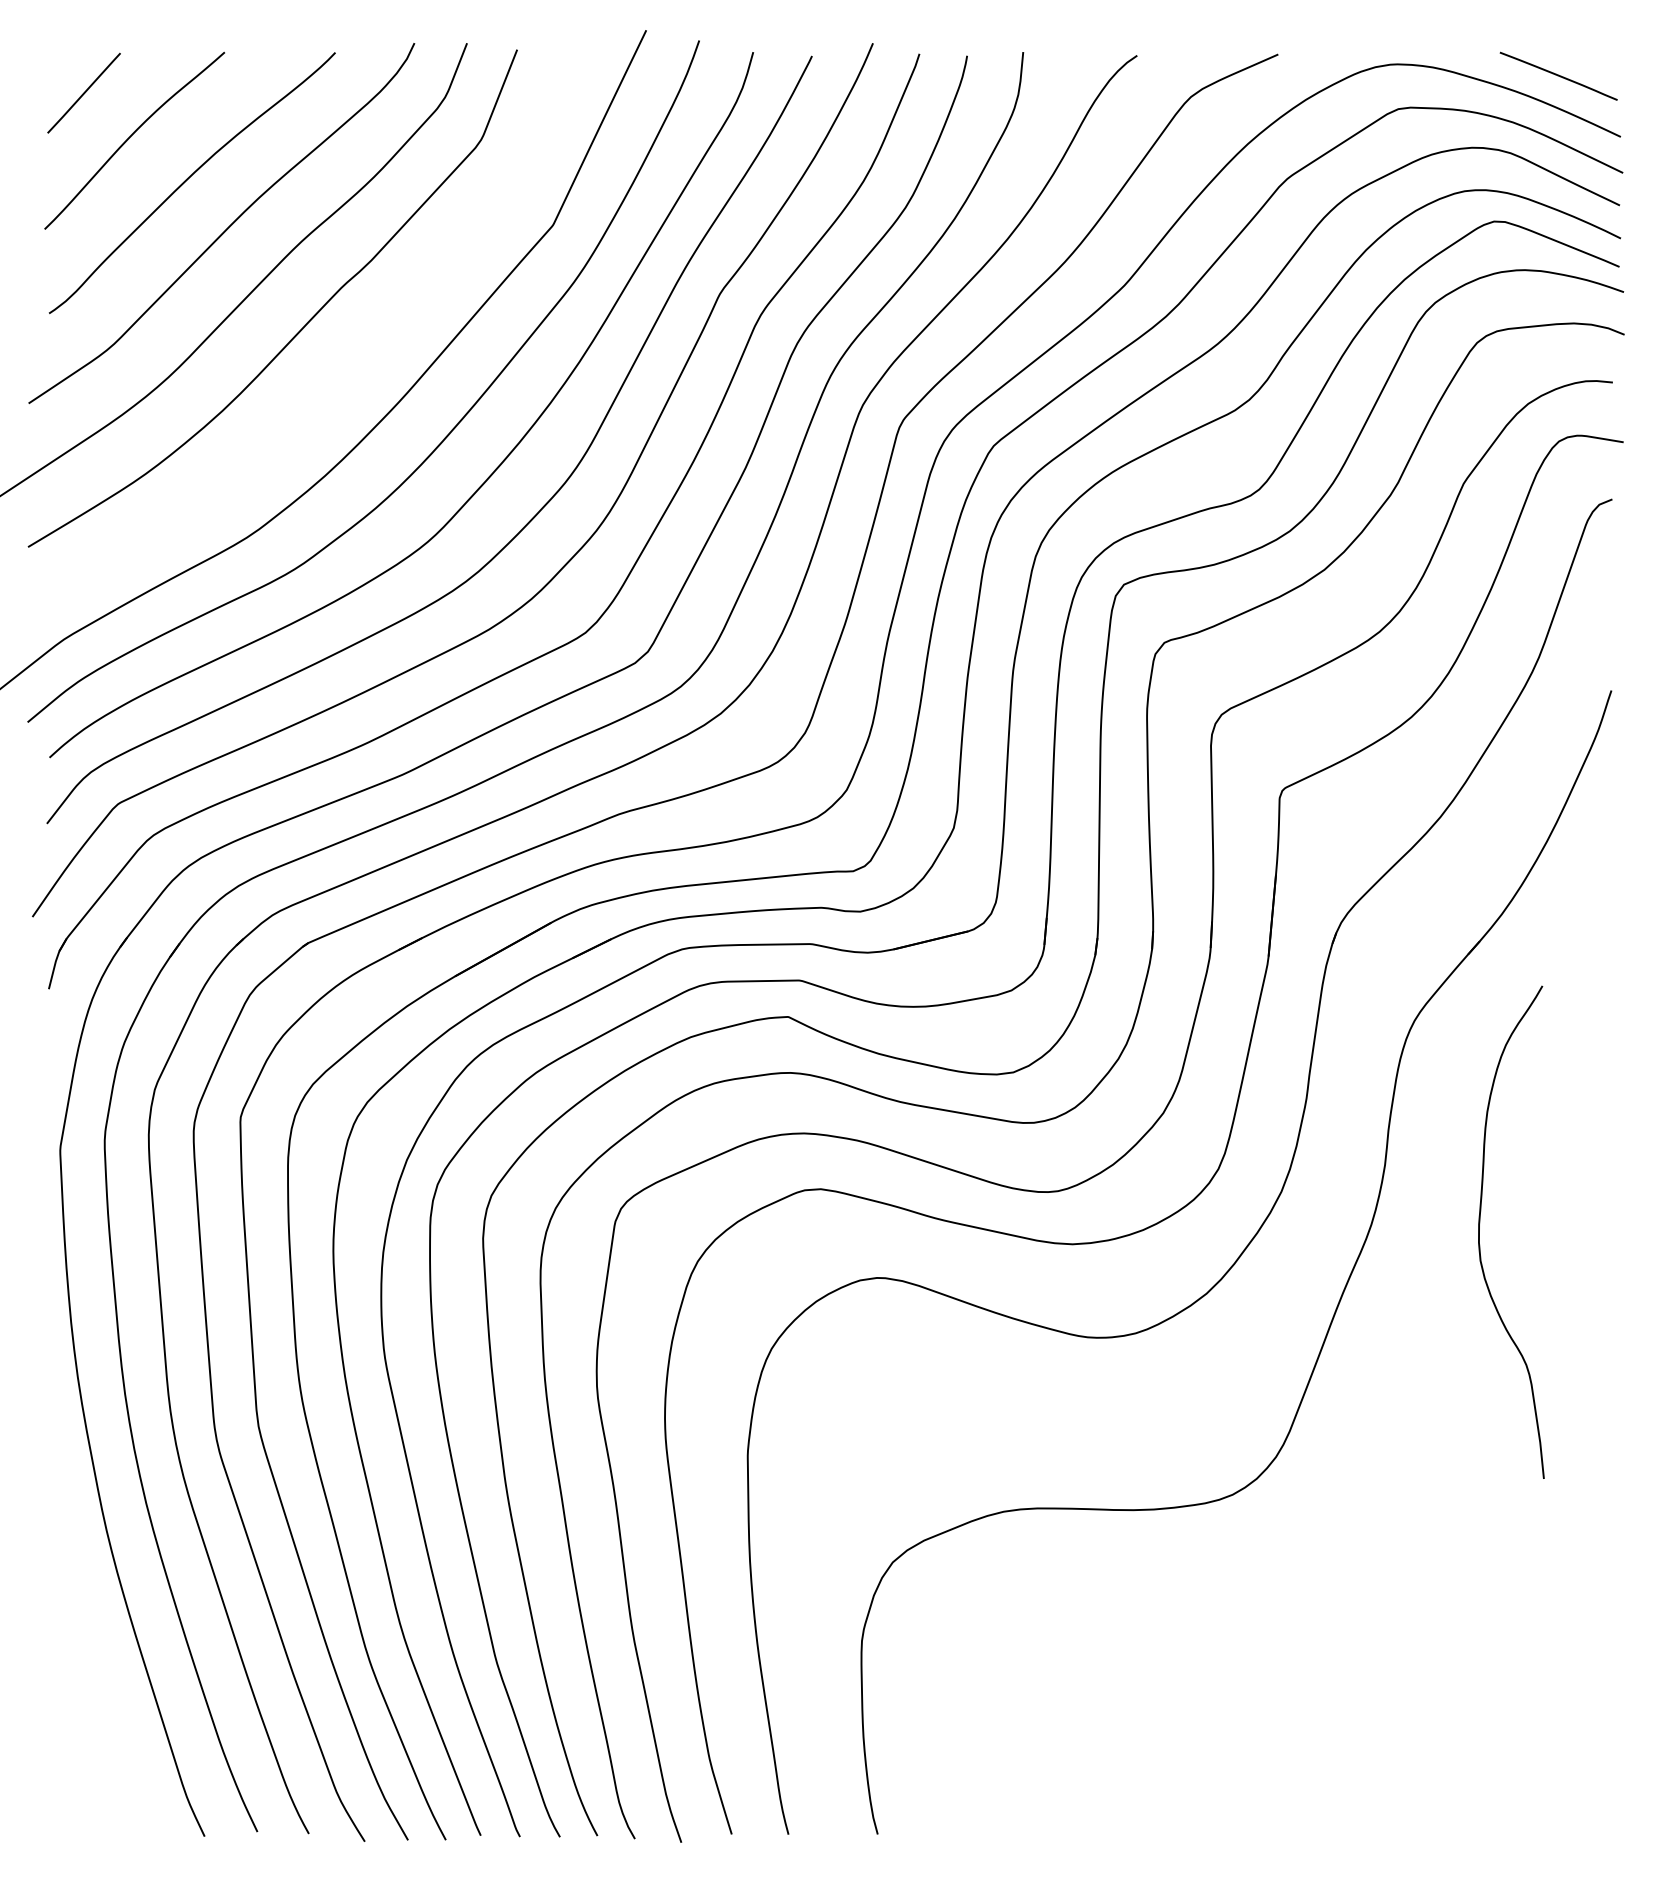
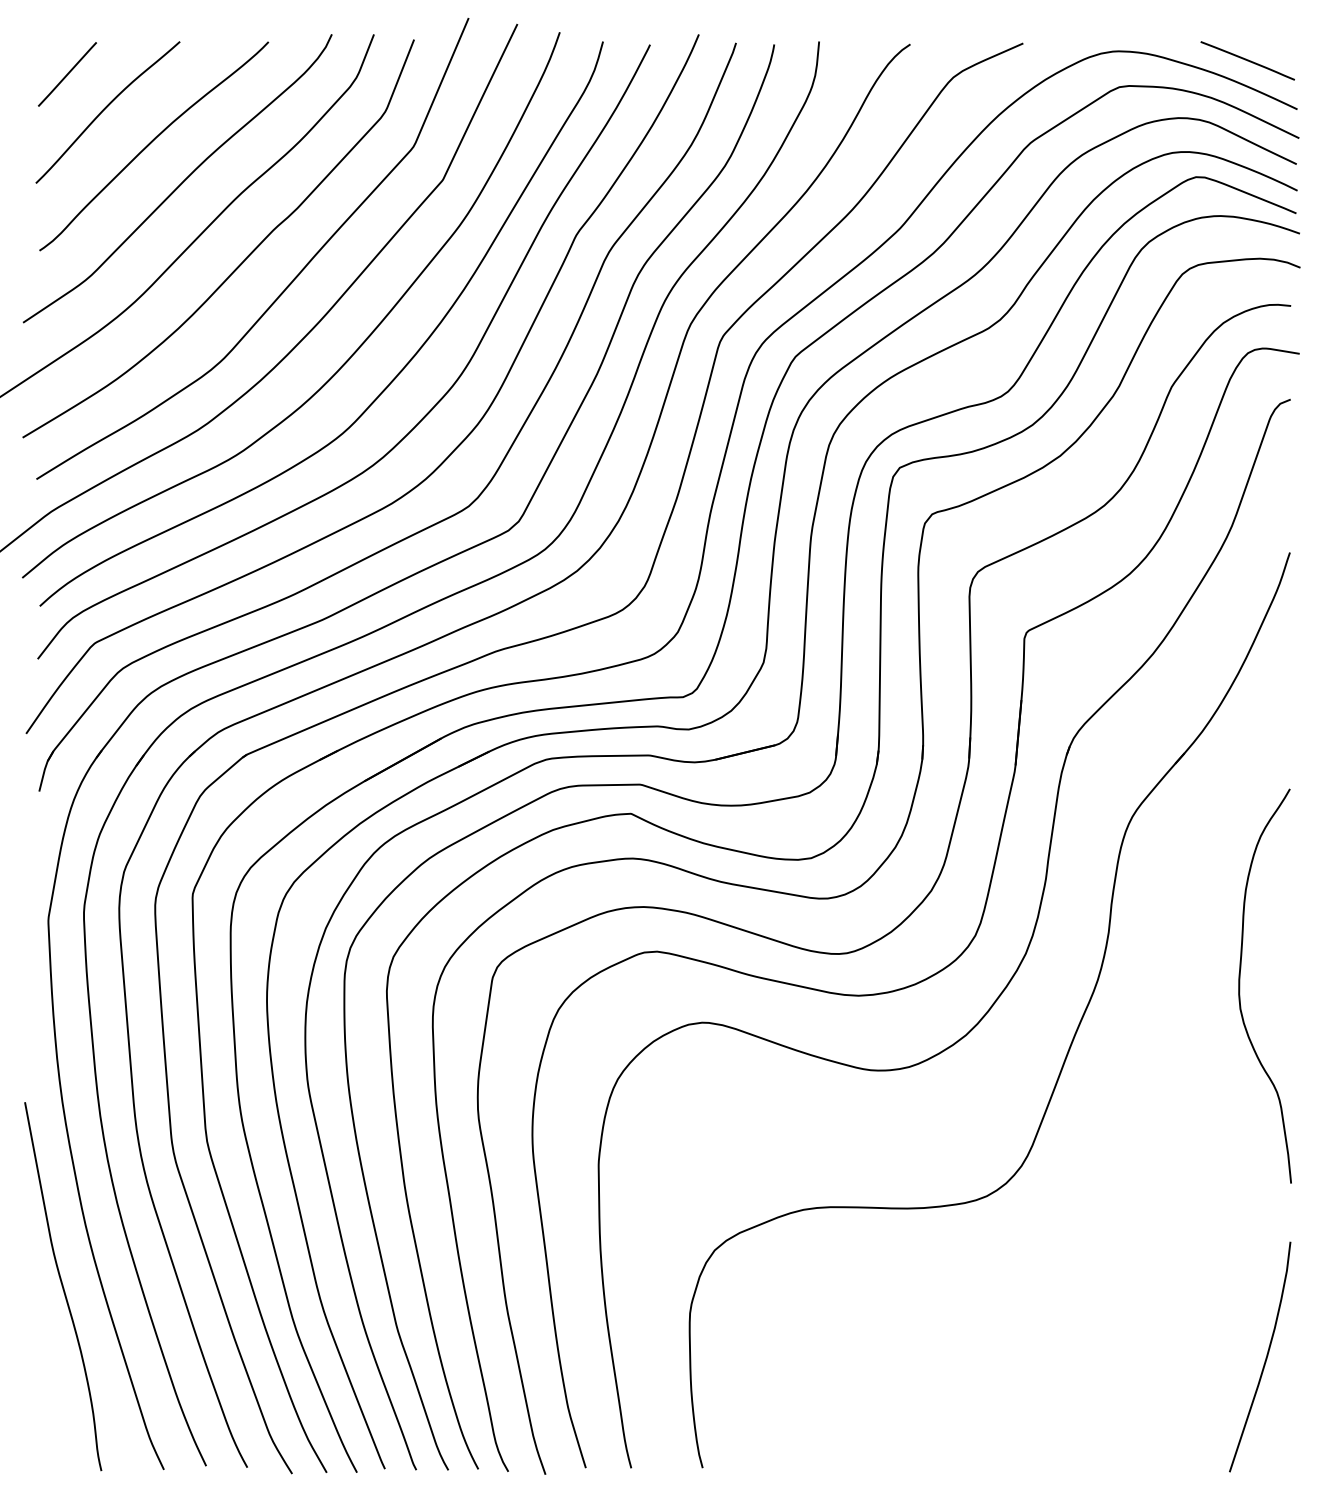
curve: (360, 355) -> (288, 284), added
curve: (1479, 1231) -> (1239, 985), moved
curve: (78, 1607) -> (62, 1286), added
curve: (1580, 1698) -> (1265, 1359), added

